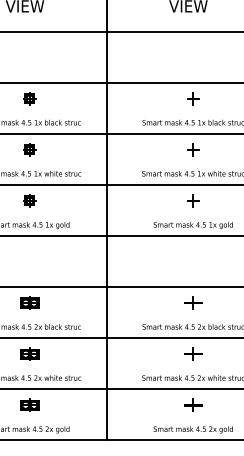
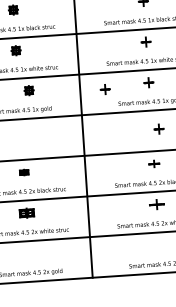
part: (29, 200) -> (28, 90), moved
part: (138, 205) -> (105, 89), added
part: (202, 259) -> (159, 128), added
part: (29, 302) -> (23, 172), size x0.6
part: (193, 302) -> (154, 163), size x0.7
part: (29, 404) -> (29, 253), removed
part: (193, 404) -> (159, 244), removed

